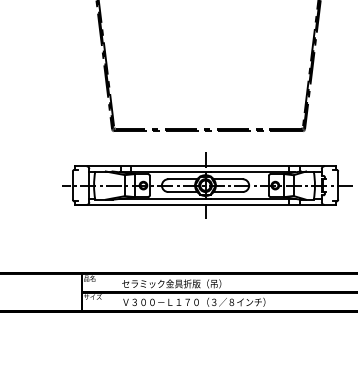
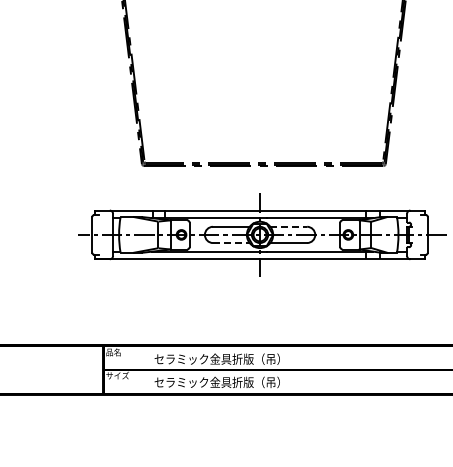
line: (228, 178) -> (289, 226), solid -> dashed
line: (182, 192) -> (231, 243), solid -> dashed
text: (193, 302) -> (244, 382), Ｖ３００－Ｌ１７０（３／８インチ） -> セラミック金具折版（吊）

